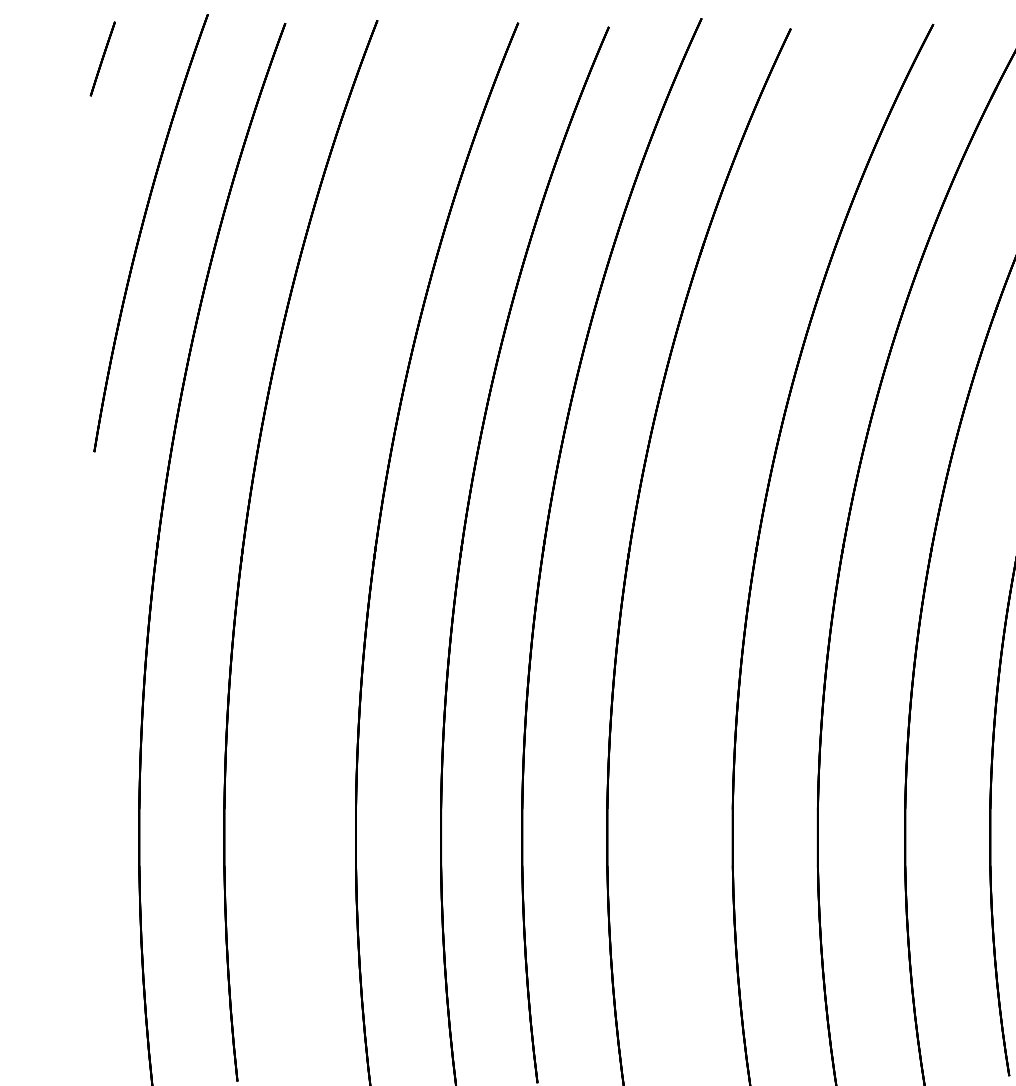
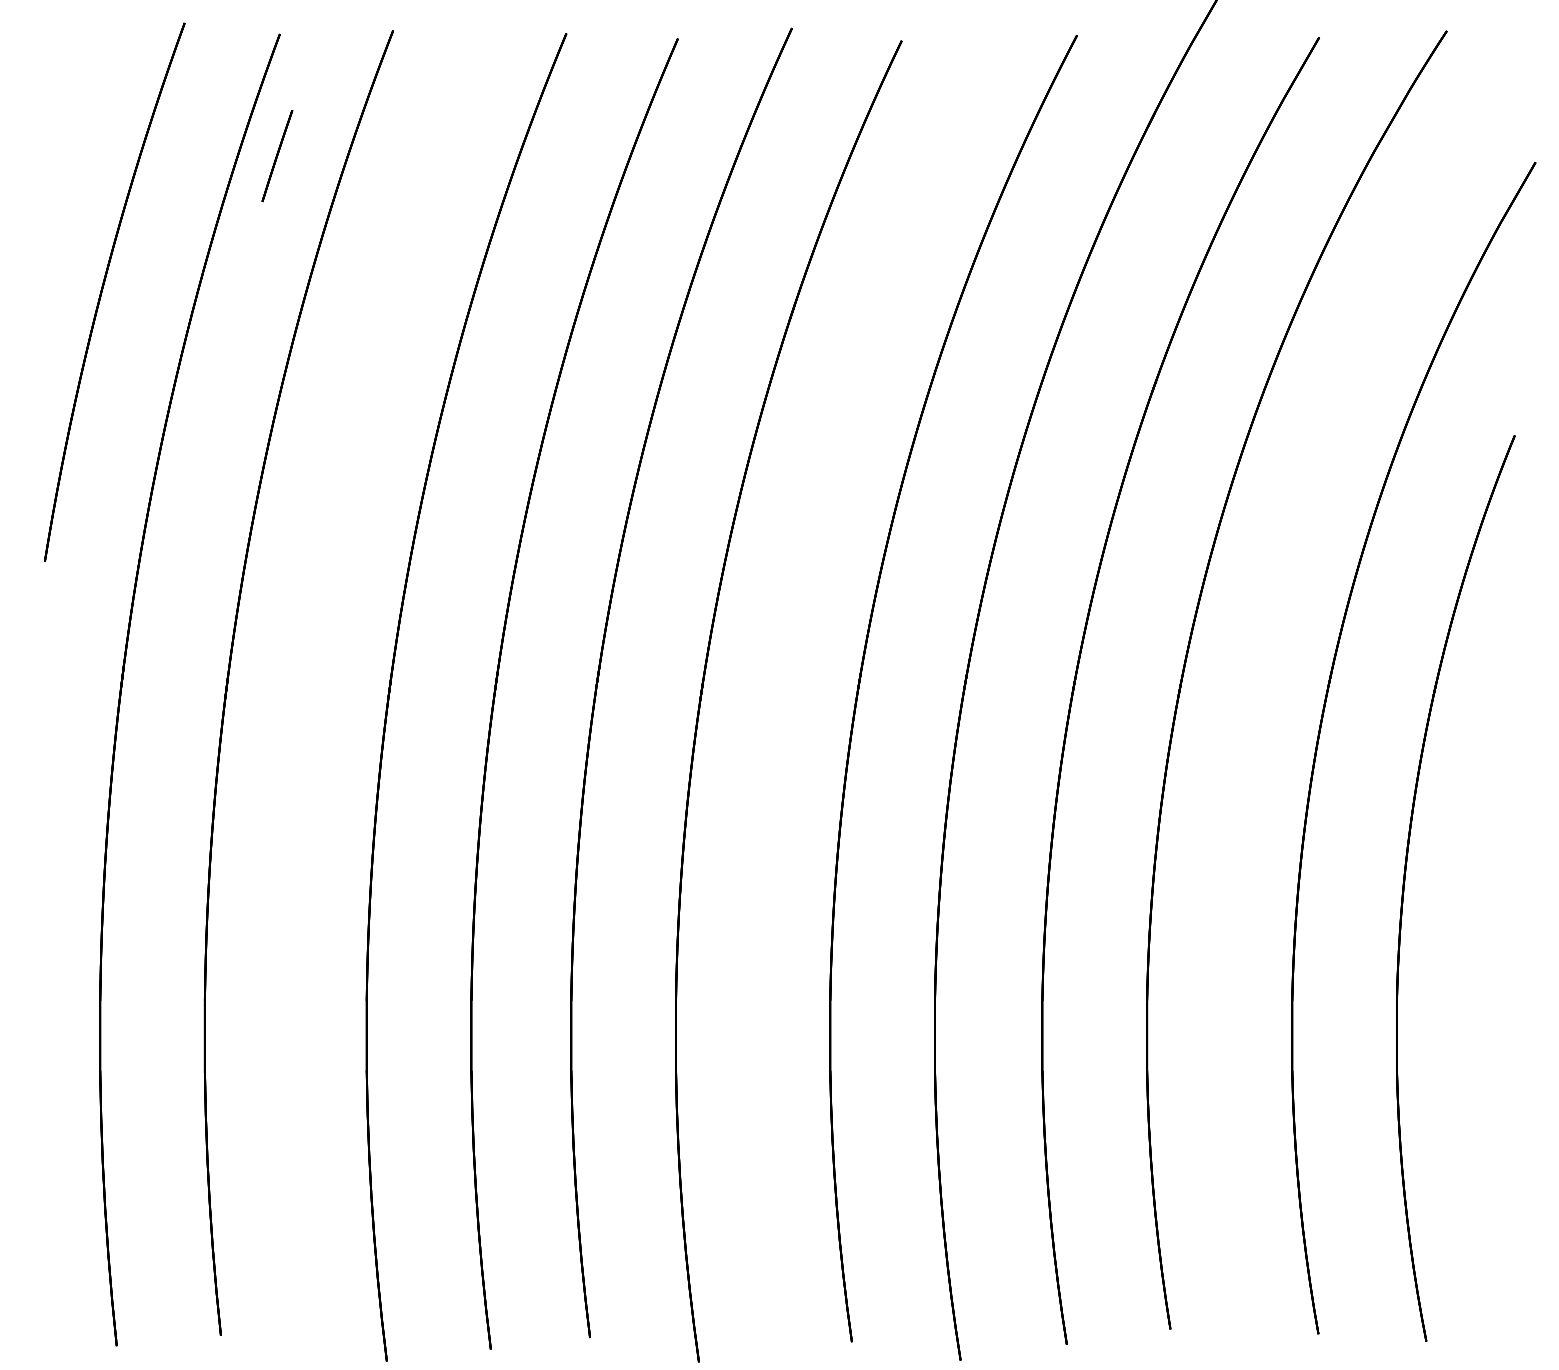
line: (102, 59) -> (277, 156), moved

